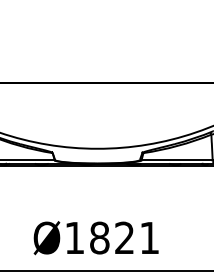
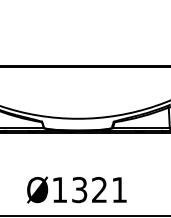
text: (99, 238) -> (79, 190), Ø1821 -> Ø1321

